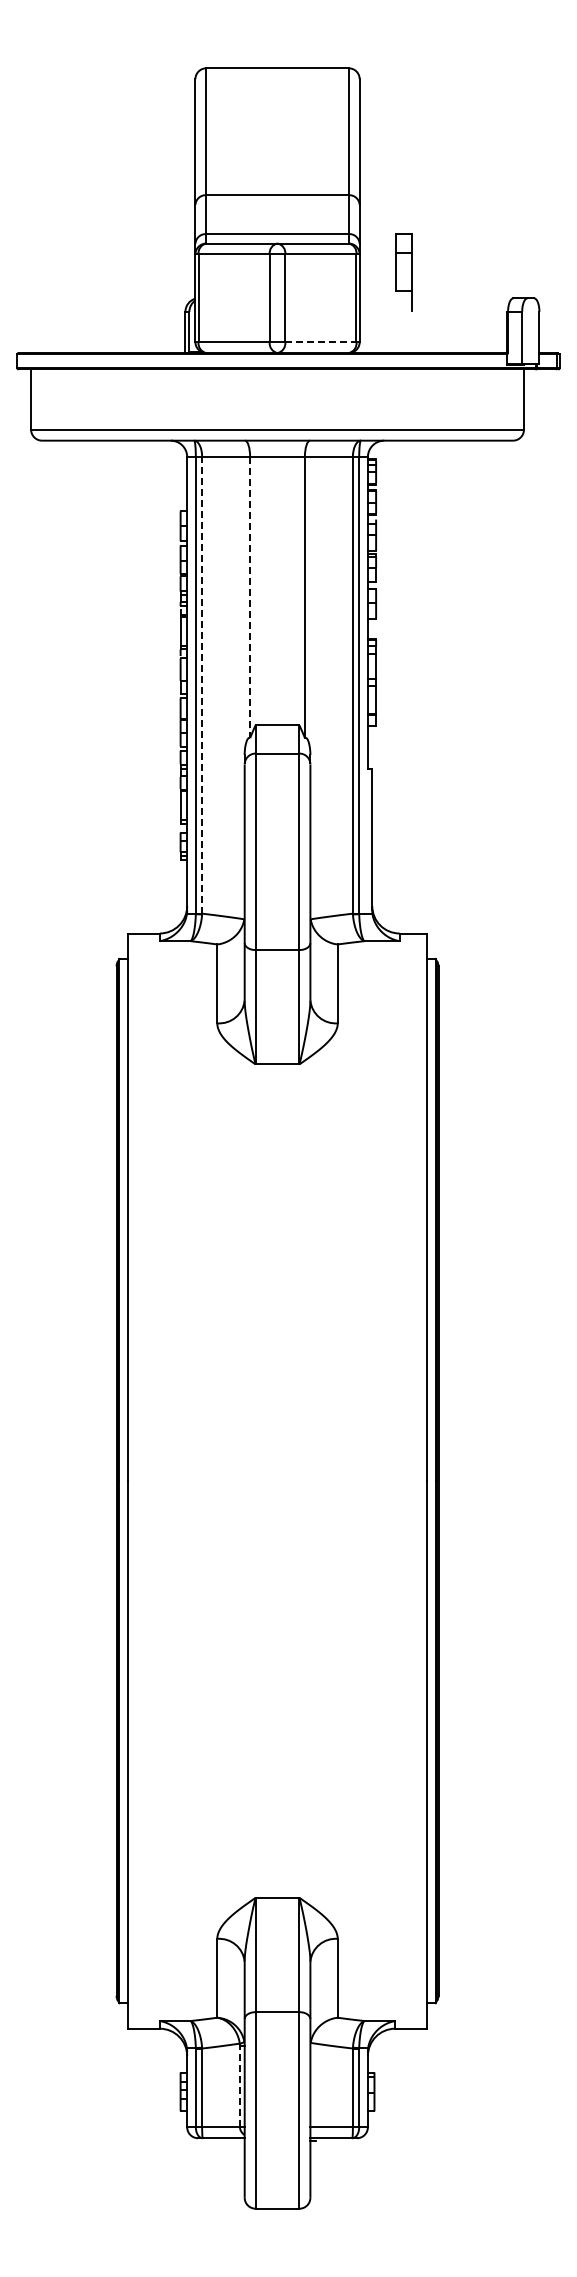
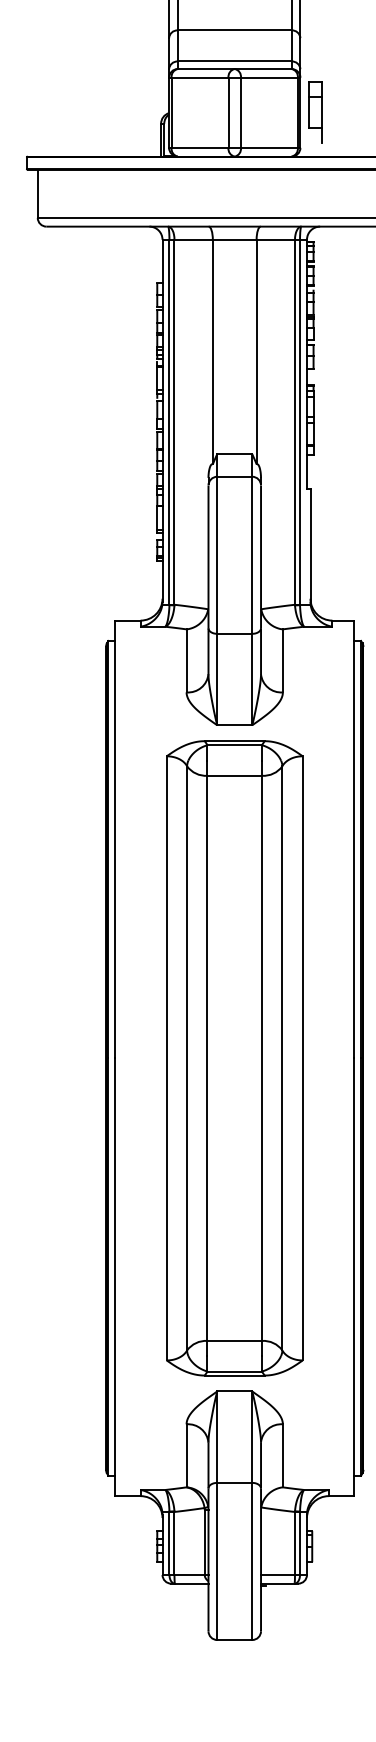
part: (403, 272) -> (315, 112), moved
line: (320, 342) -> (269, 148), dashed -> solid
line: (250, 598) -> (213, 352), dashed -> solid
line: (202, 684) -> (174, 421), dashed -> solid
part: (277, 1480) -> (234, 1057), added
line: (239, 2086) -> (204, 1542), dashed -> solid

